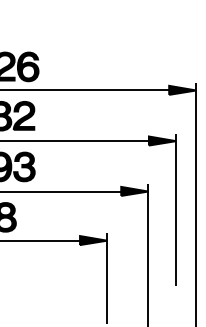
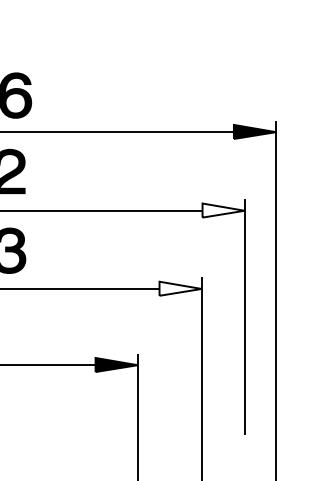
fill: (162, 140) -> (223, 209), removed
fill: (134, 190) -> (180, 287), removed

